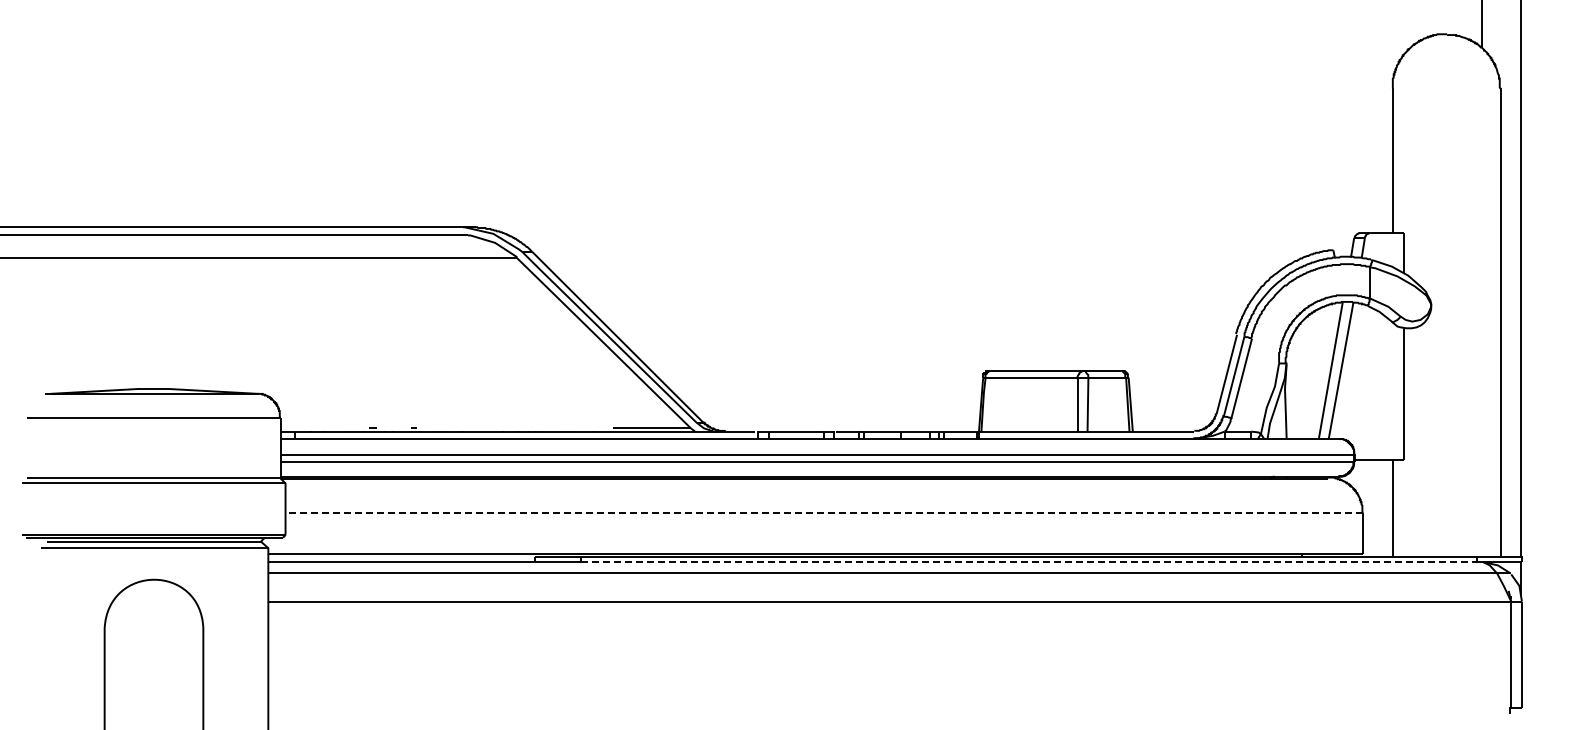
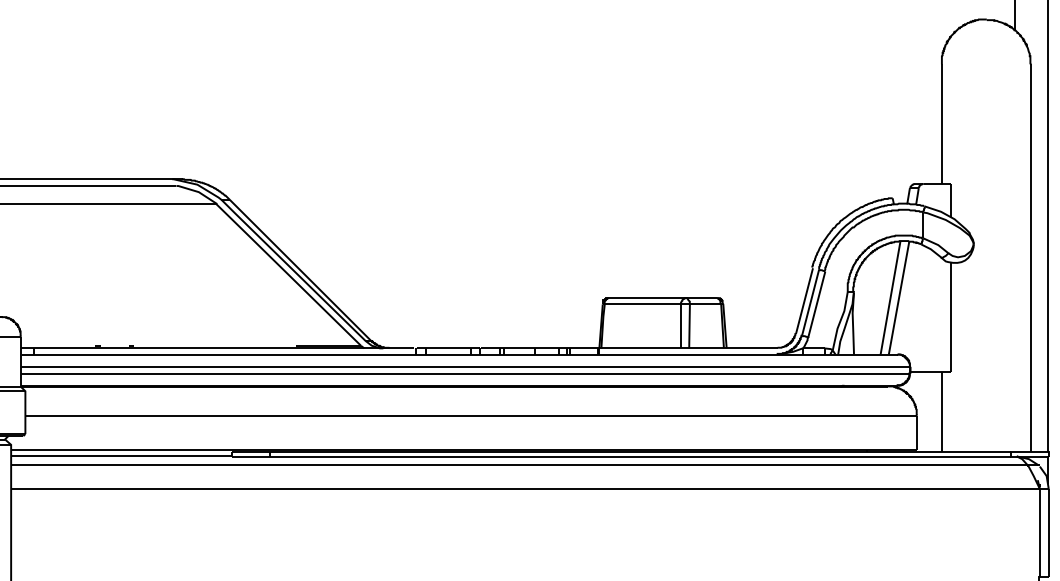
line: (824, 512) -> (471, 415), dashed -> solid
line: (1028, 562) -> (640, 456), dashed -> solid

